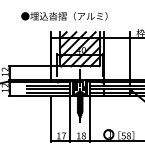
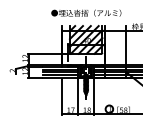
text: (64, 15) -> (86, 12), moved

